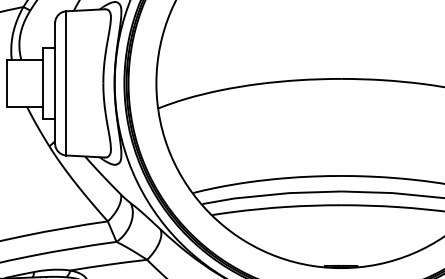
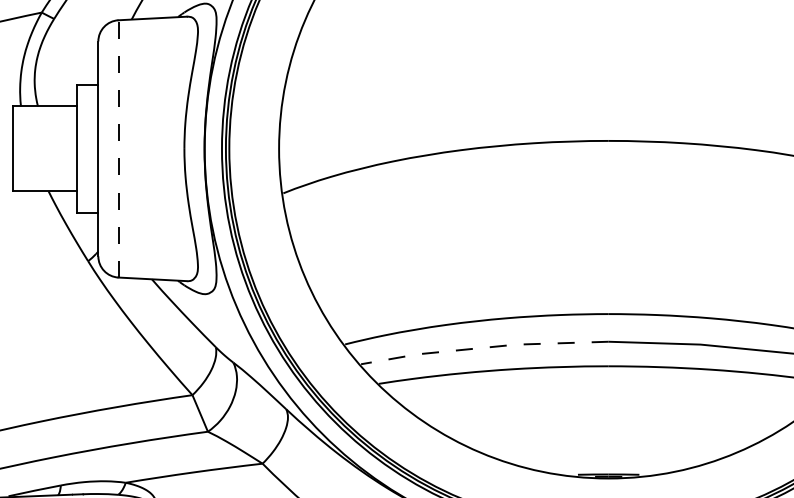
line: (66, 82) -> (118, 147), solid -> dashed
line: (270, 194) -> (482, 347), solid -> dashed

